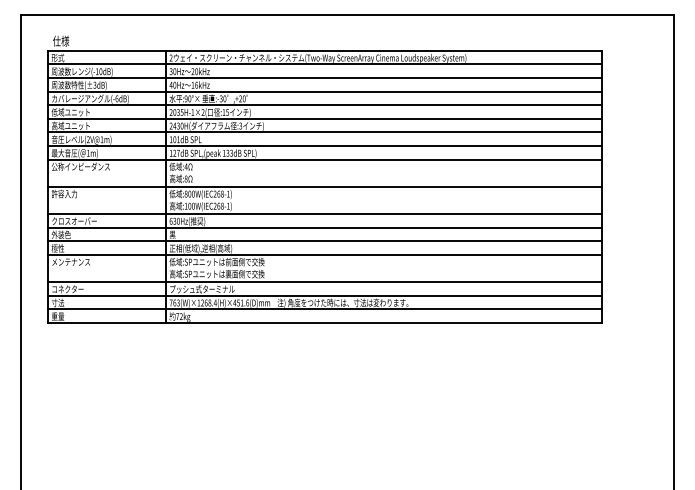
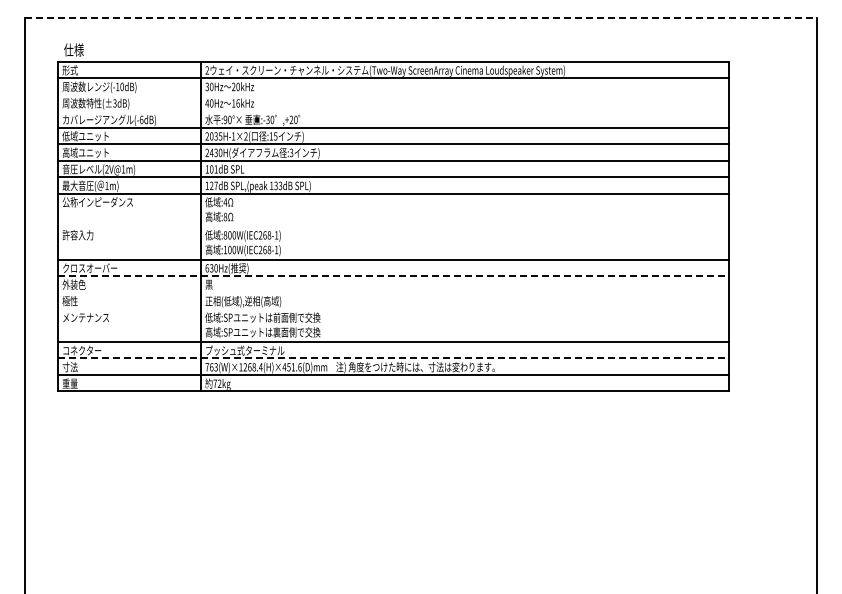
line: (347, 14) -> (421, 17), solid -> dashed
line: (324, 77) -> (393, 94), removed
line: (324, 91) -> (393, 111), removed
line: (324, 186) -> (393, 226), removed
line: (325, 228) -> (394, 276), solid -> dashed
line: (324, 241) -> (393, 292), removed
line: (324, 254) -> (393, 308), removed
line: (325, 295) -> (394, 358), solid -> dashed

